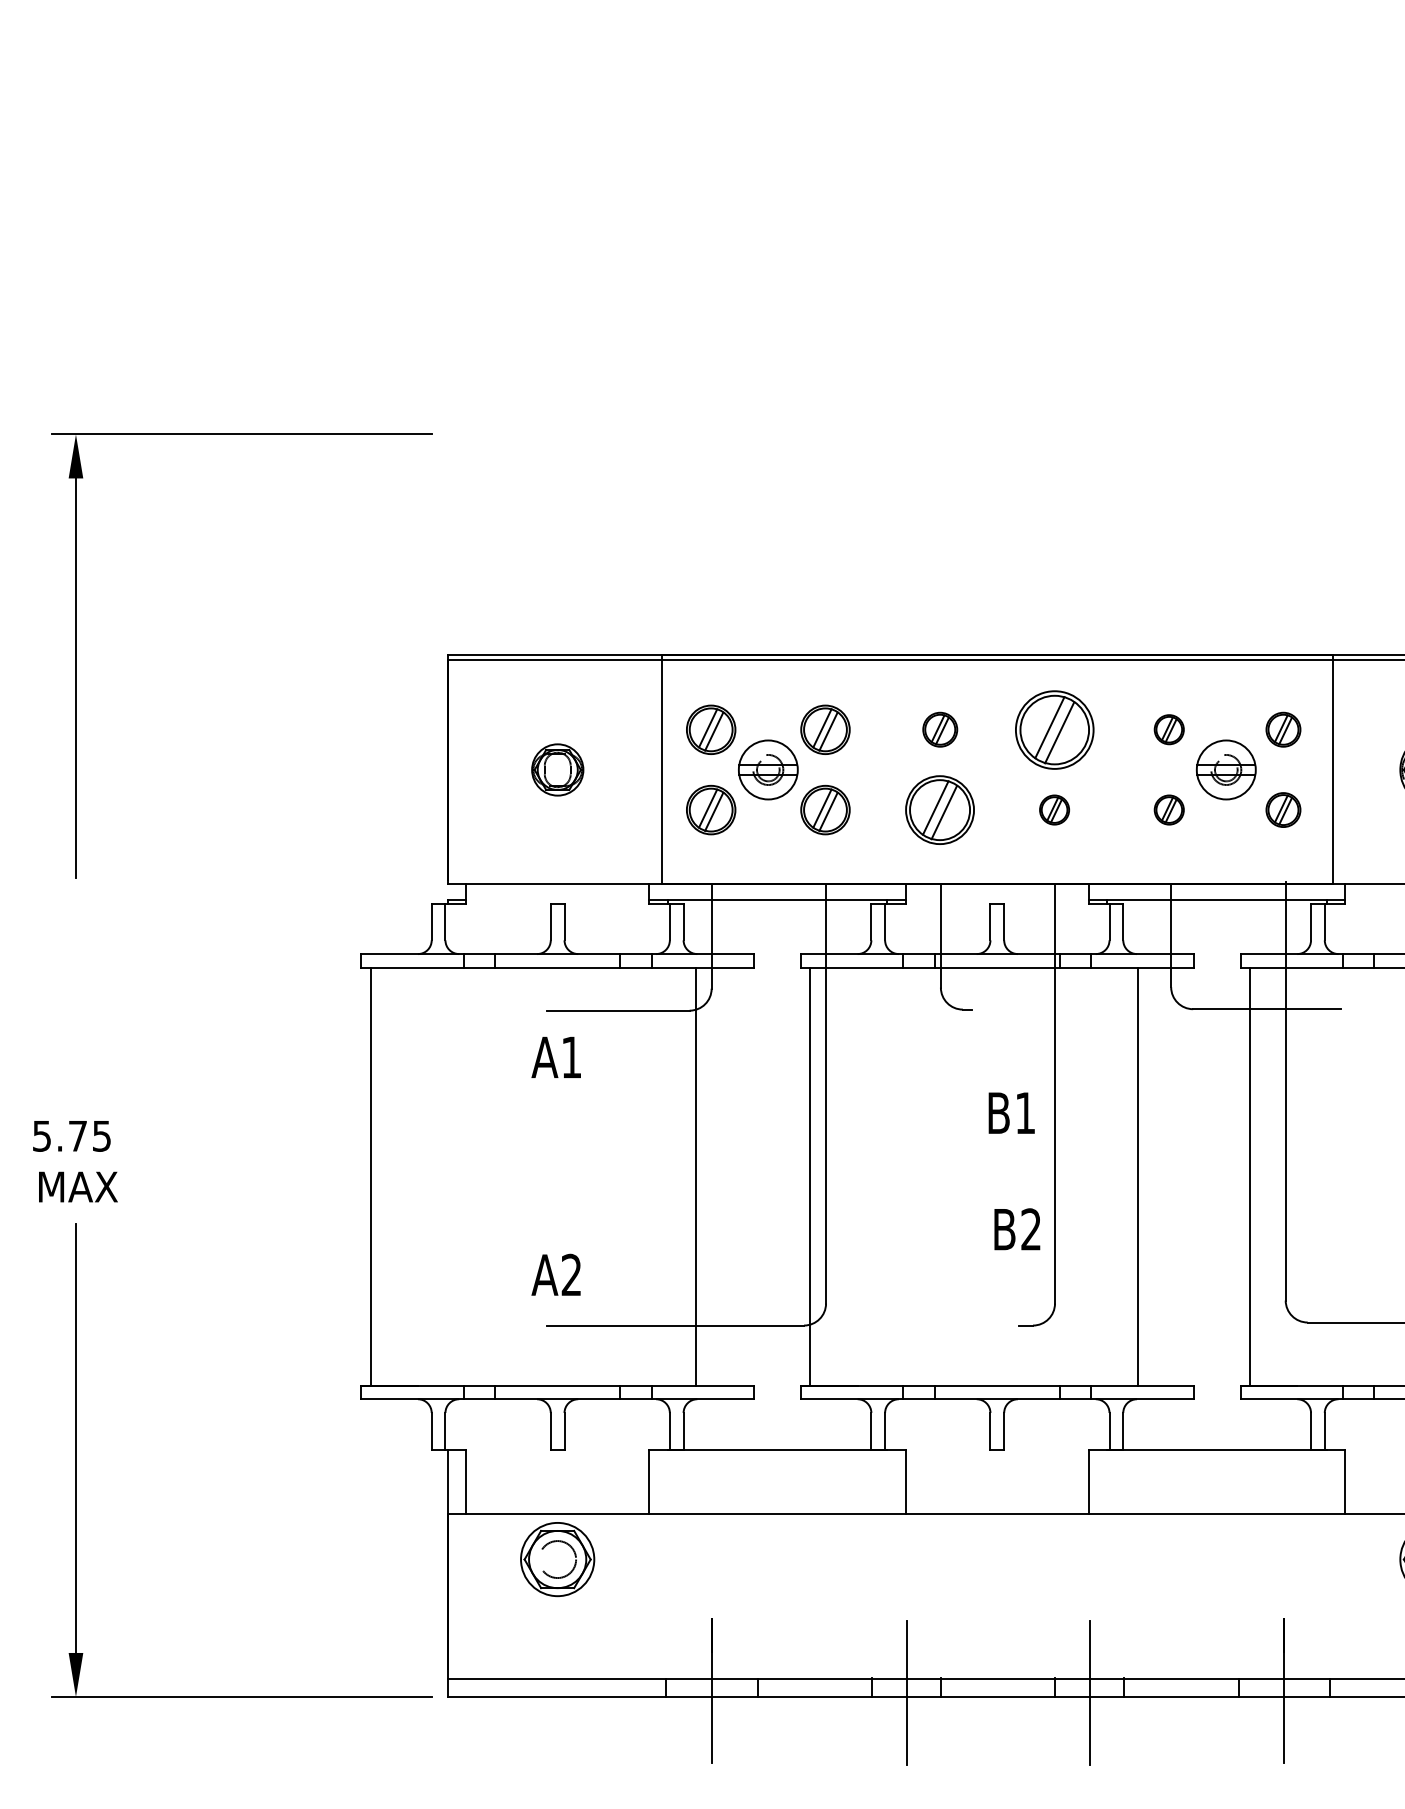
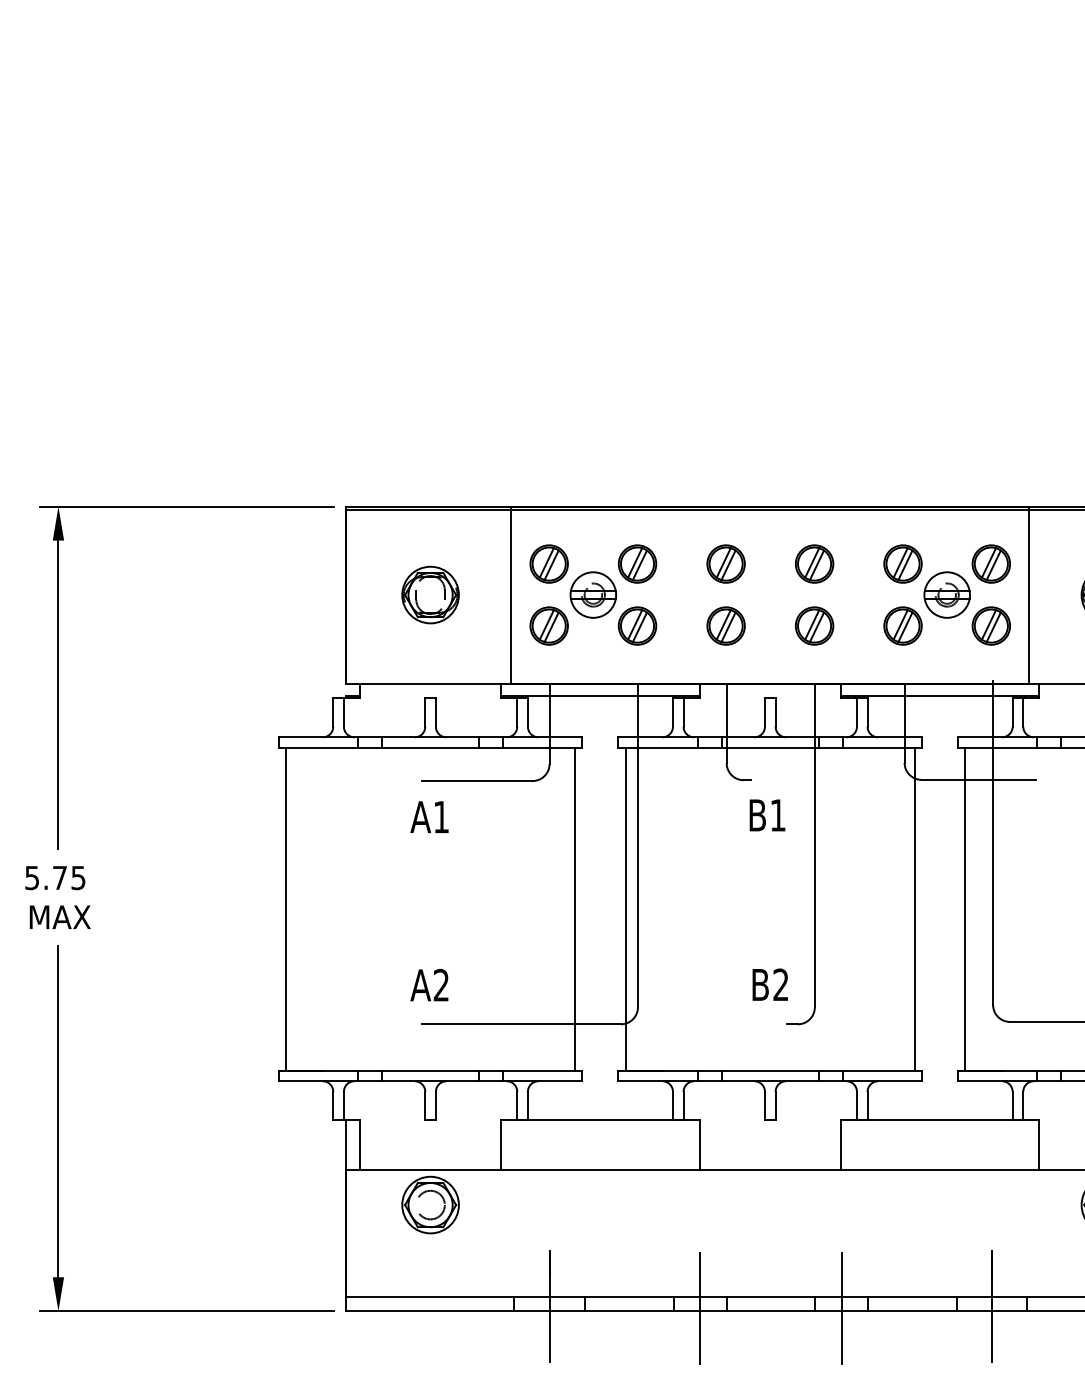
part: (76, 655) -> (58, 677), moved
part: (940, 729) -> (726, 563), size x1.43
part: (1054, 729) -> (814, 563), size x0.62
part: (1169, 729) -> (903, 563), size x1.67
part: (1283, 729) -> (991, 563), size x1.43
part: (557, 769) -> (430, 594), size x1.43
part: (940, 809) -> (726, 625), size x0.71
part: (1054, 809) -> (814, 625), size x1.67
part: (1169, 809) -> (903, 625), size x1.67
part: (1283, 809) -> (991, 625), size x1.43
text: (1011, 1112) -> (767, 814), moved
line: (695, 1176) -> (574, 909), moved
line: (1137, 1176) -> (914, 909), moved
text: (1017, 1229) -> (770, 984), moved

